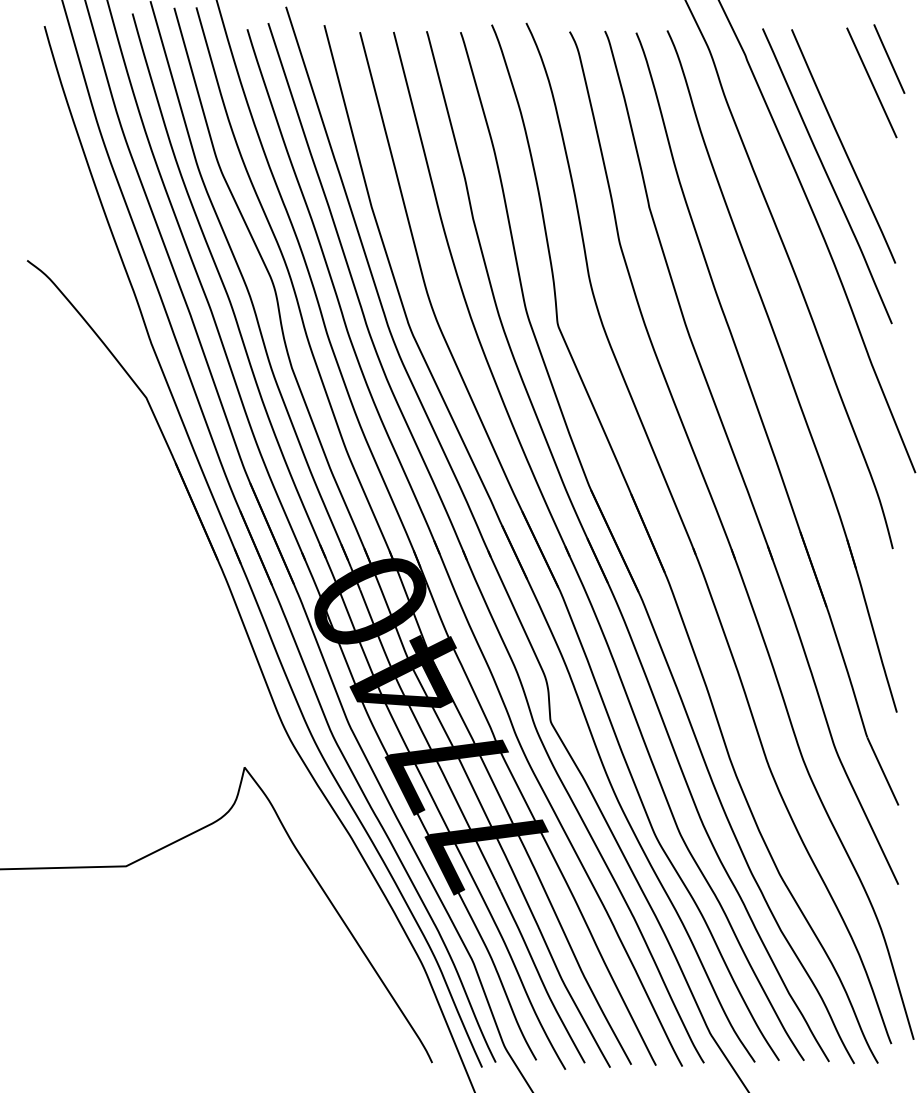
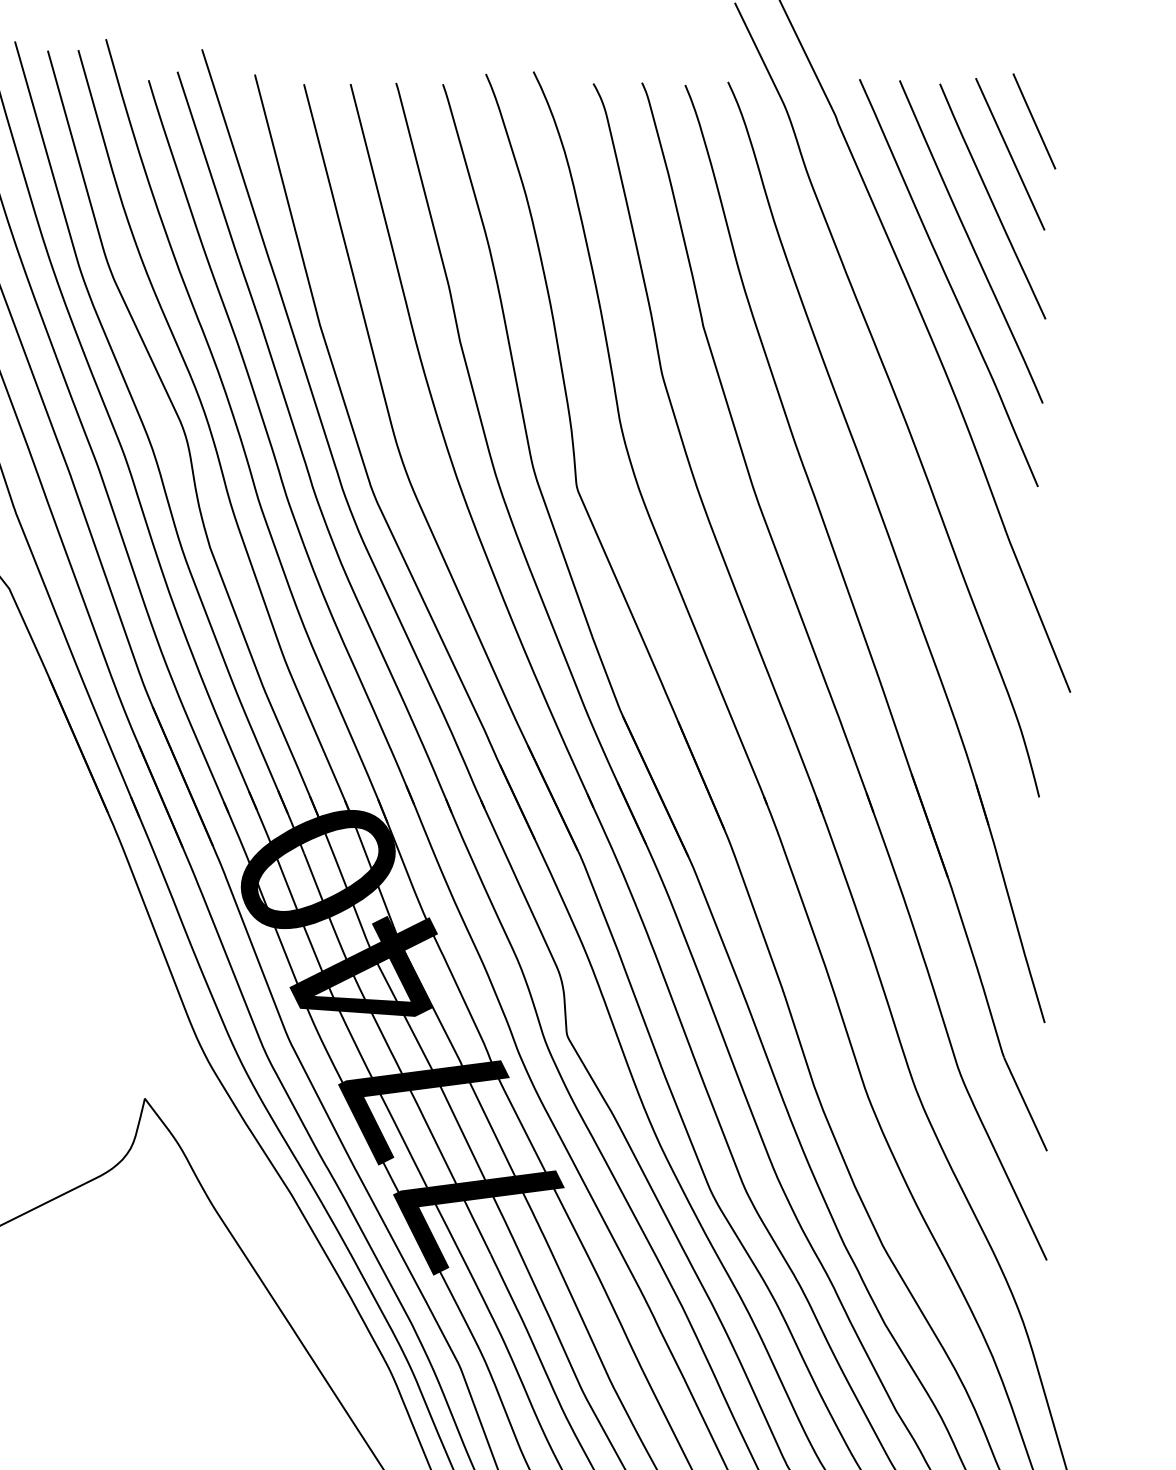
line: (859, 116) -> (993, 200), added

